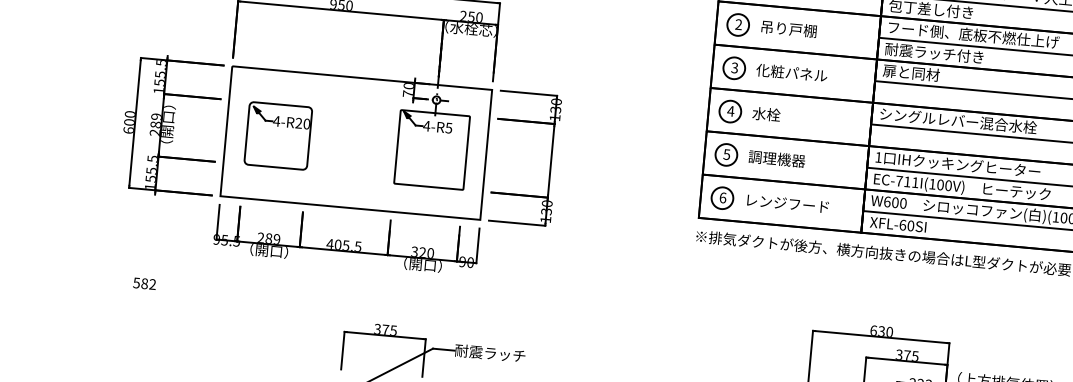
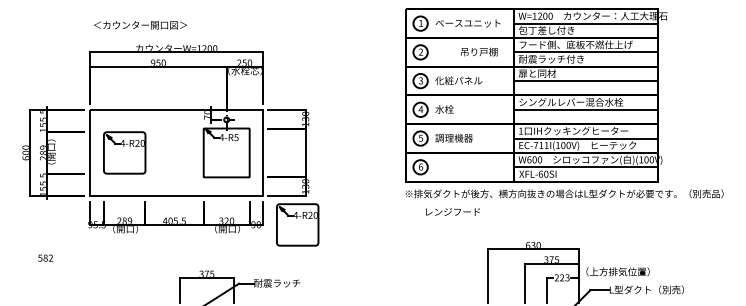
text: (789, 28) -> (479, 51), moved
text: (787, 202) -> (452, 211), moved
part: (529, 267) -> (297, 224), added

